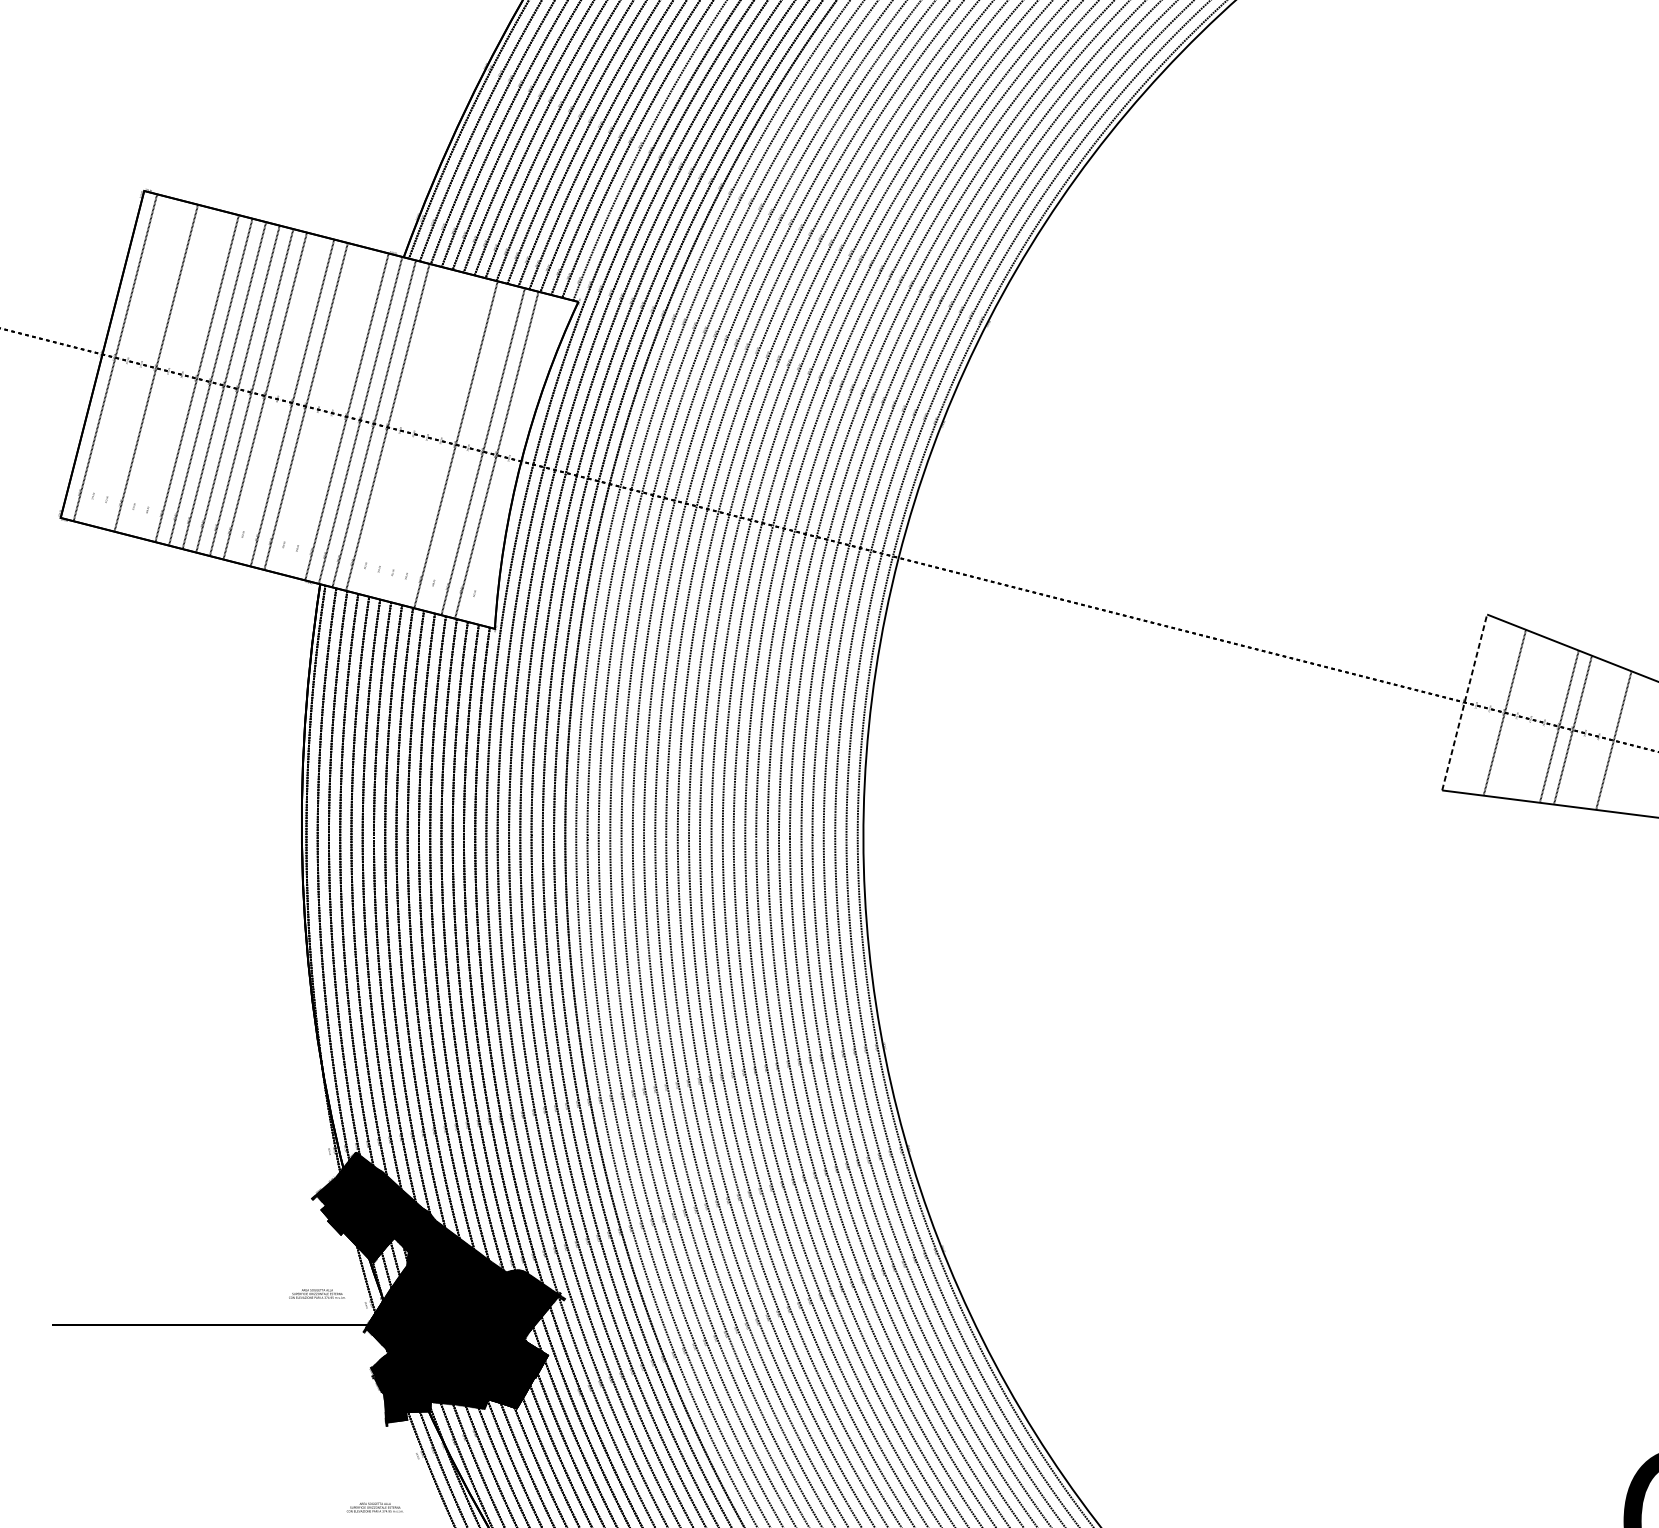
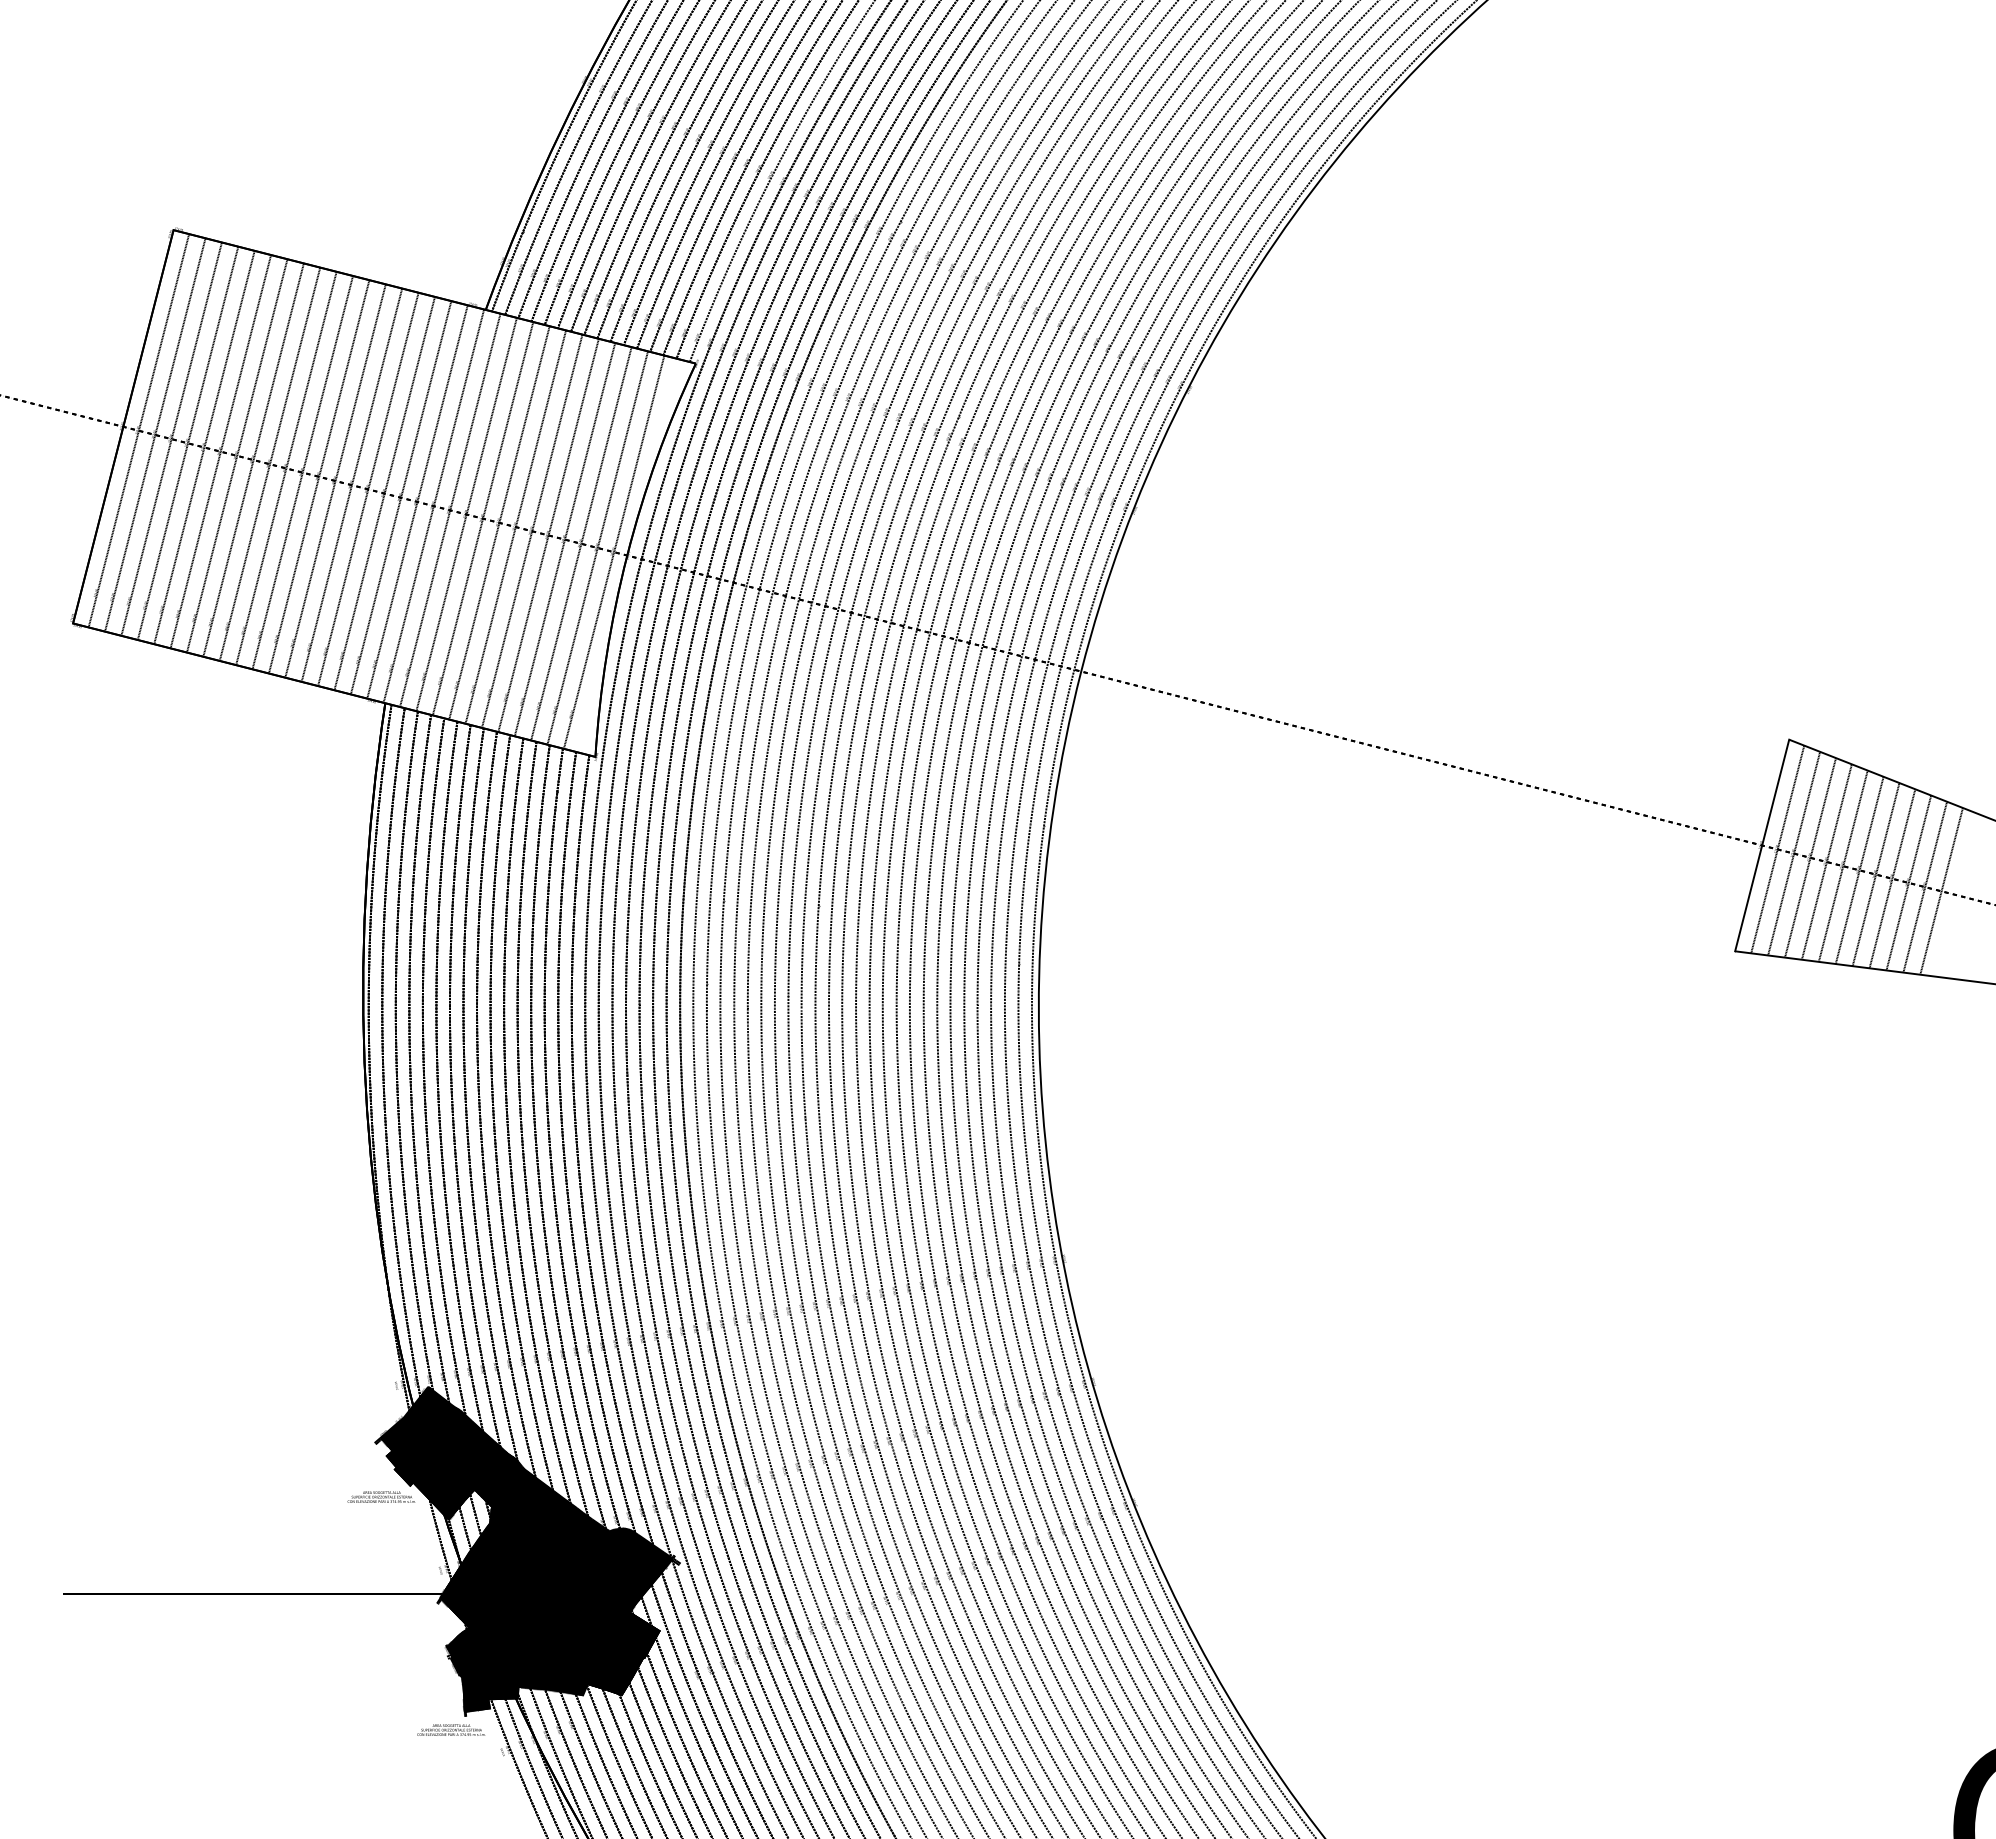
line: (129, 360) -> (155, 434), added
line: (142, 364) -> (171, 438), added
line: (169, 371) -> (204, 447), added
line: (183, 374) -> (220, 451), added
line: (278, 399) -> (335, 480), added
line: (319, 409) -> (384, 493), added
line: (332, 413) -> (400, 497), added
line: (401, 430) -> (482, 518), added
line: (415, 434) -> (499, 522), added
line: (428, 437) -> (515, 526), added
line: (441, 440) -> (531, 530), added
line: (469, 448) -> (564, 539), added
line: (509, 458) -> (613, 551), added
line: (1464, 702) -> (1762, 845), dashed -> solid
line: (1477, 705) -> (1777, 849), added
line: (1491, 709) -> (1794, 853), added
line: (1518, 715) -> (1826, 861), added
line: (1531, 719) -> (1842, 865), added
line: (1545, 723) -> (1859, 870), added
line: (1586, 733) -> (1908, 882), added
line: (1600, 736) -> (1925, 886), added
text: (317, 1293) -> (381, 1496), moved
text: (375, 1507) -> (451, 1729), moved

